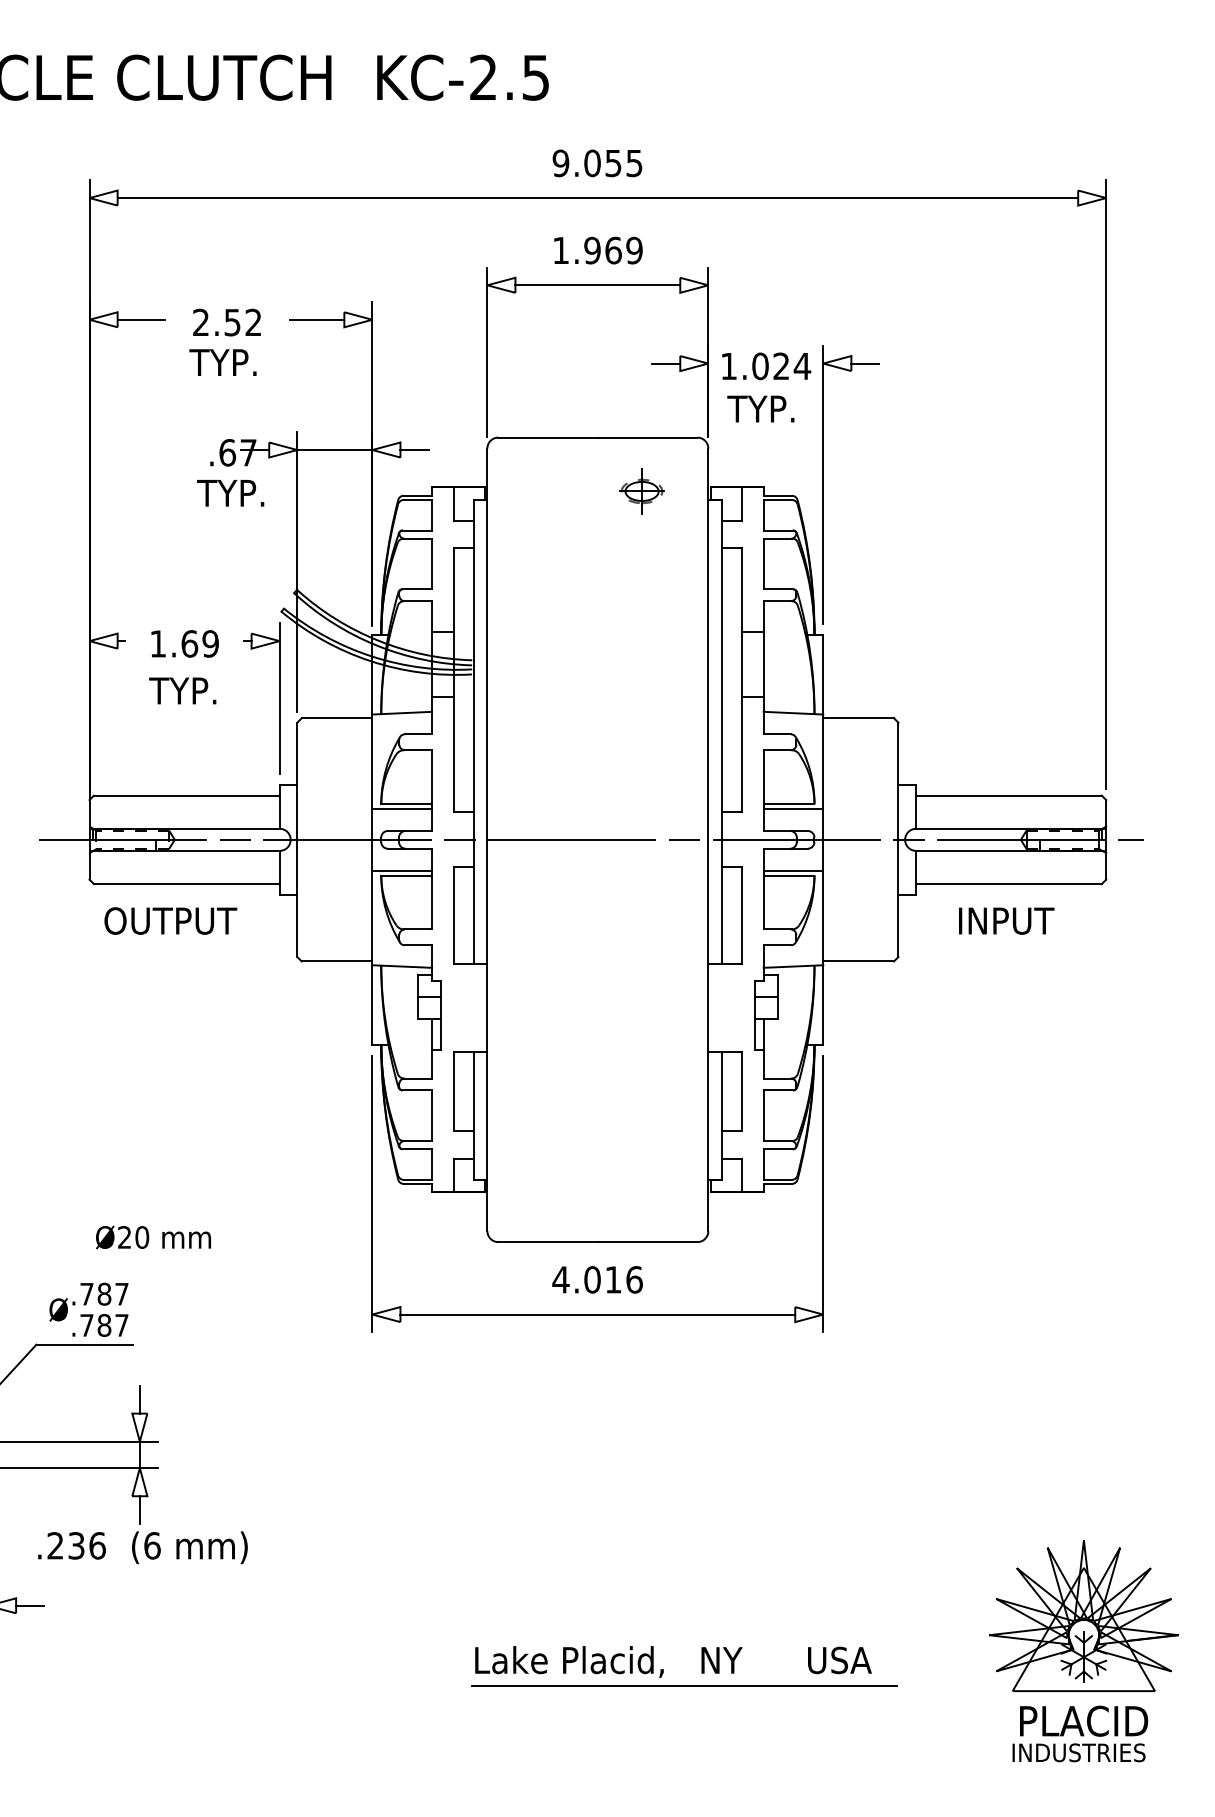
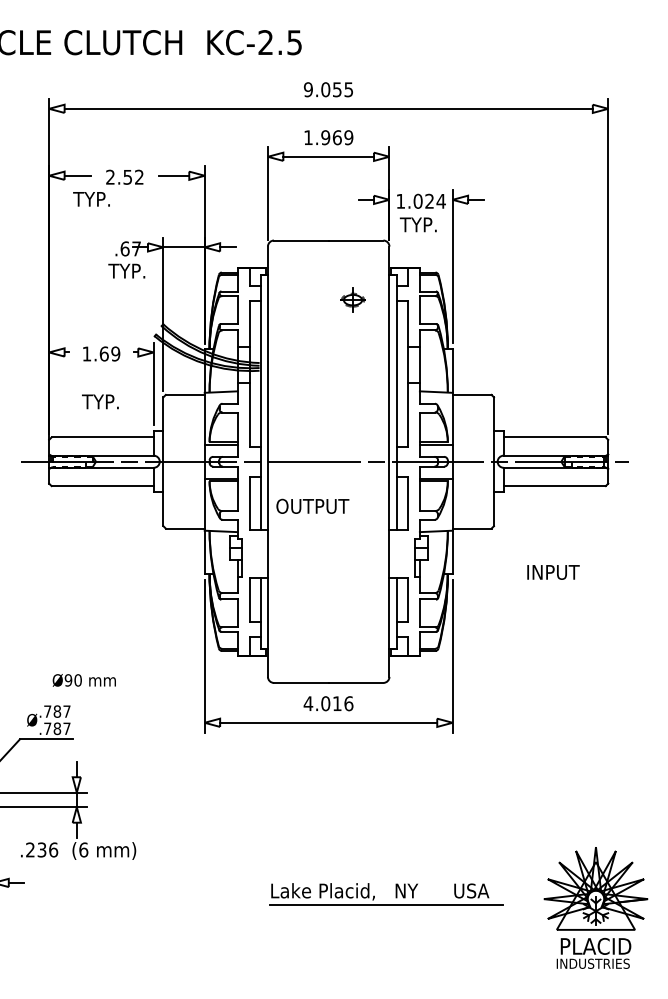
text: (222, 362) -> (91, 199), moved
part: (641, 490) -> (352, 299), moved
text: (182, 690) -> (100, 401), moved
text: (170, 919) -> (312, 505), moved
text: (1006, 921) -> (553, 572), moved
text: (124, 1237) -> (68, 680), Ø20 -> Ø90
part: (701, 1666) -> (395, 894), moved

